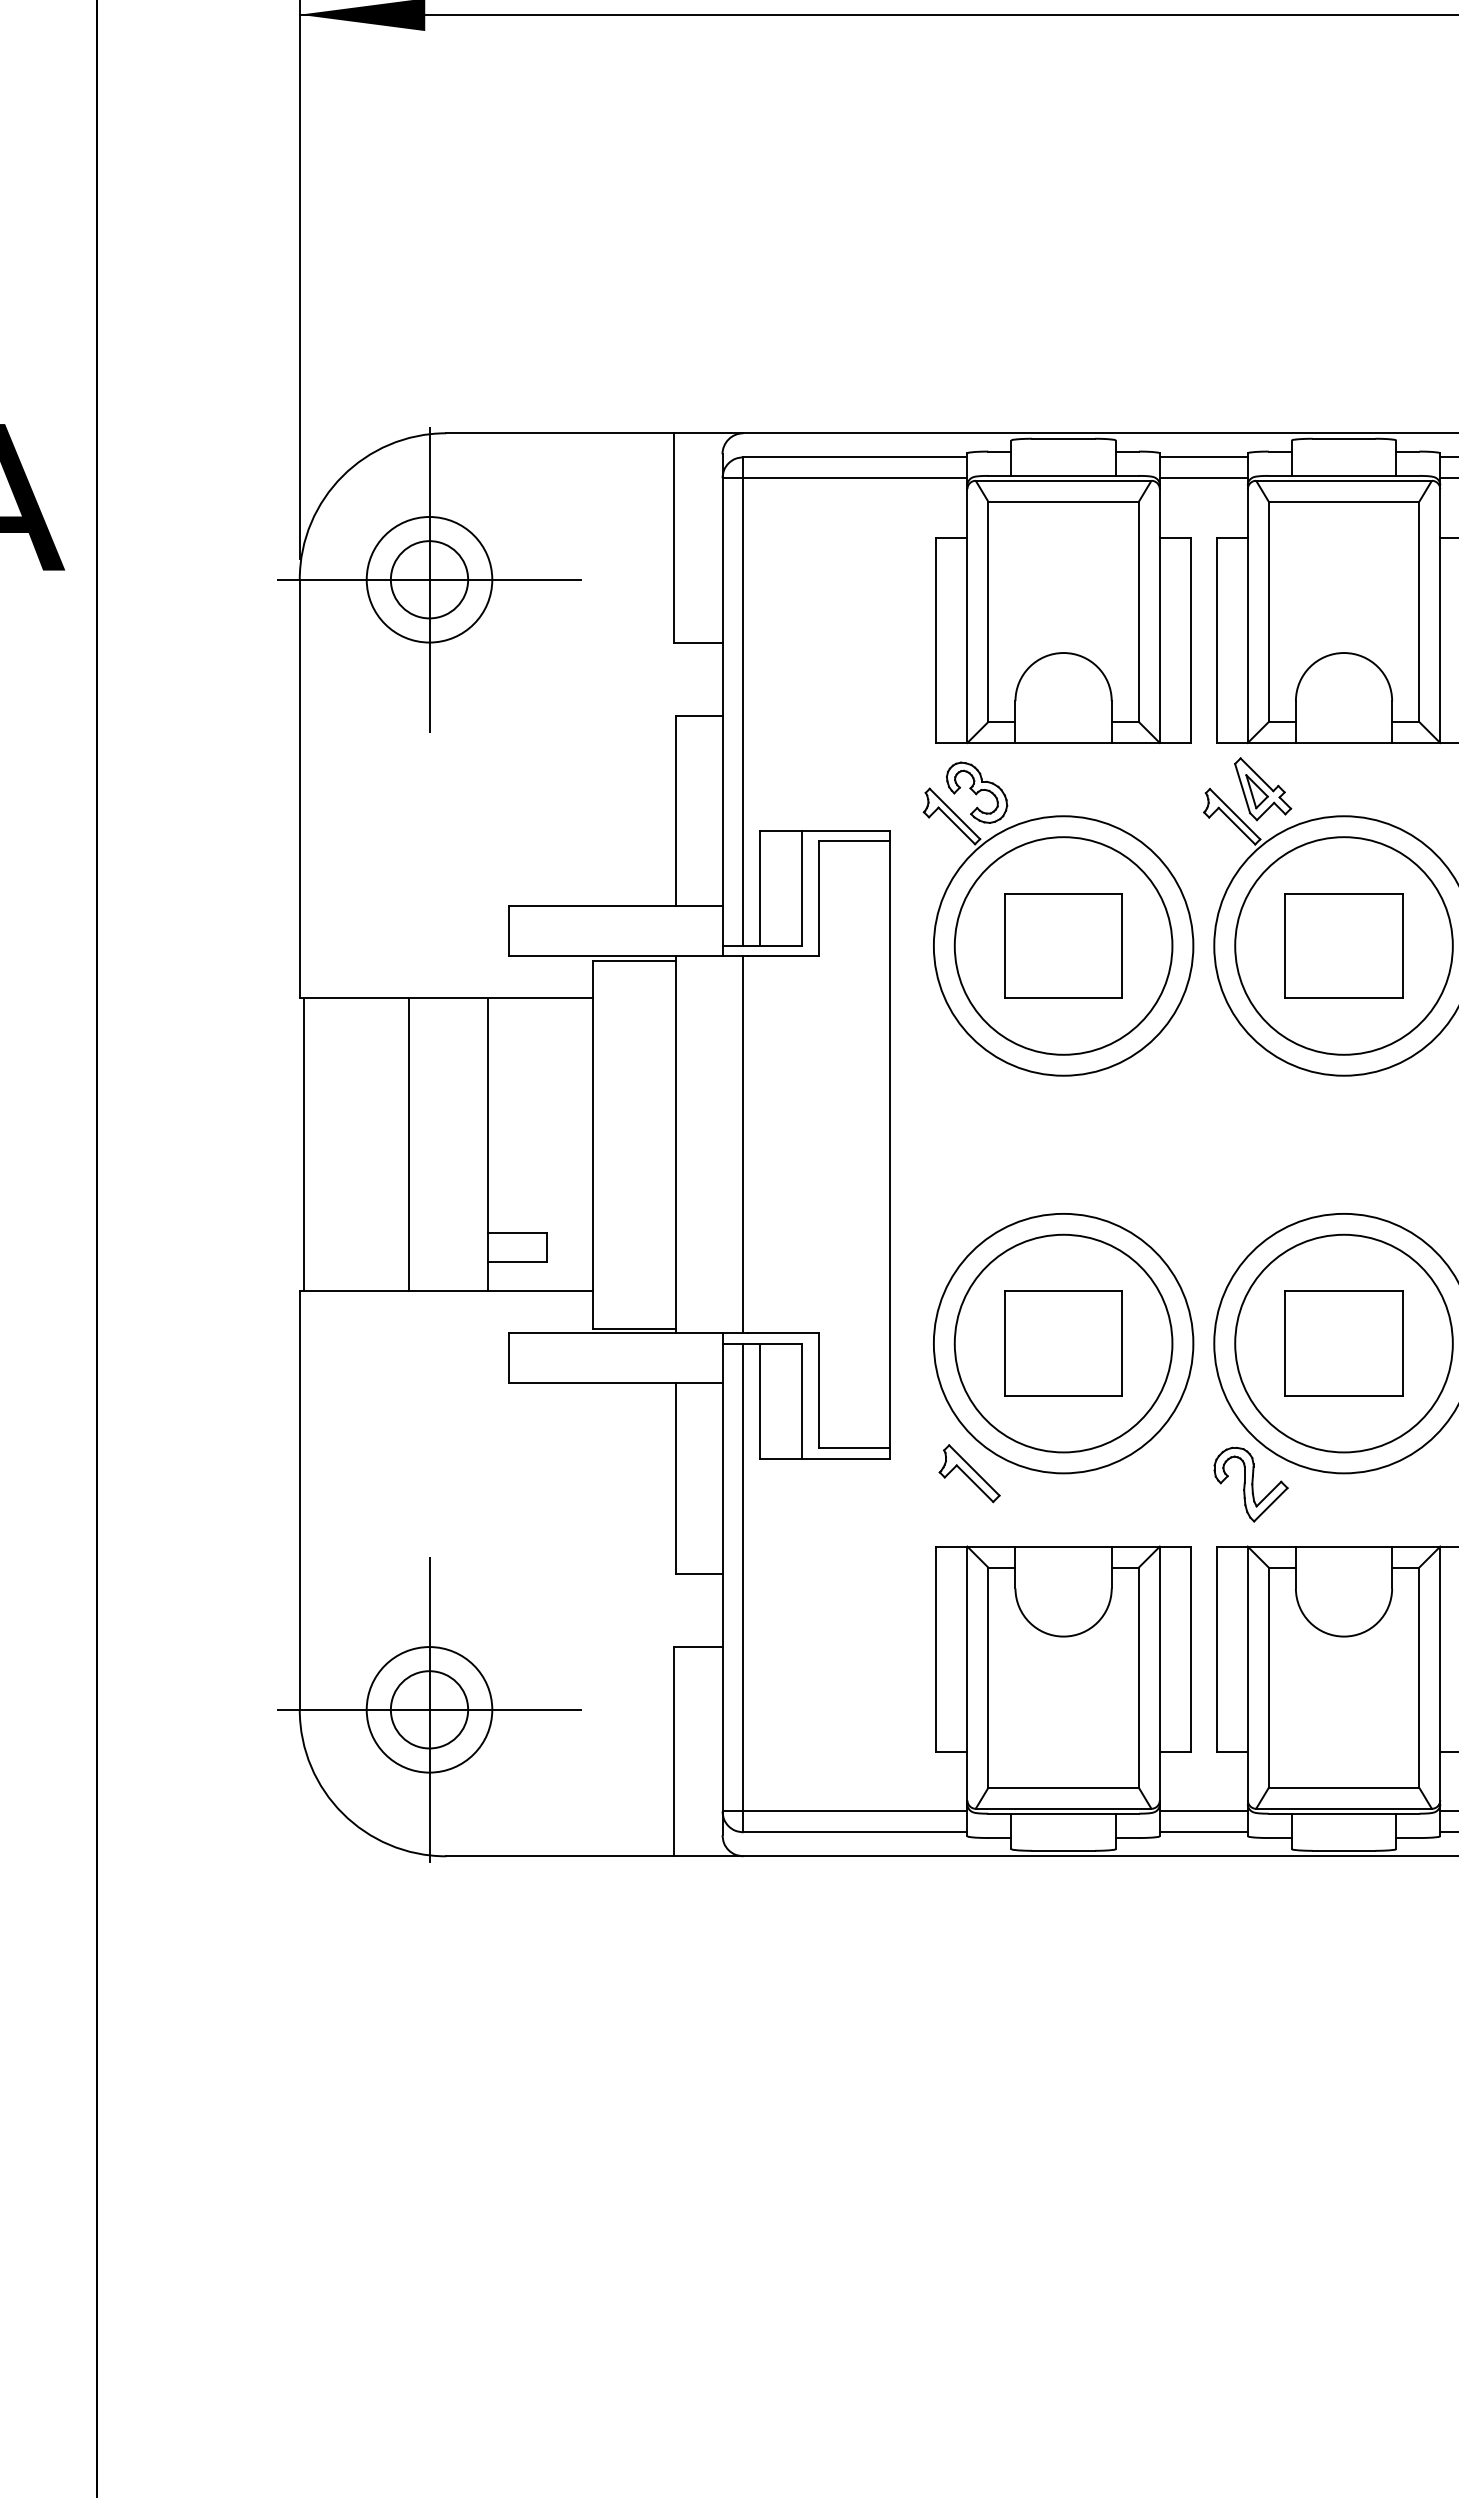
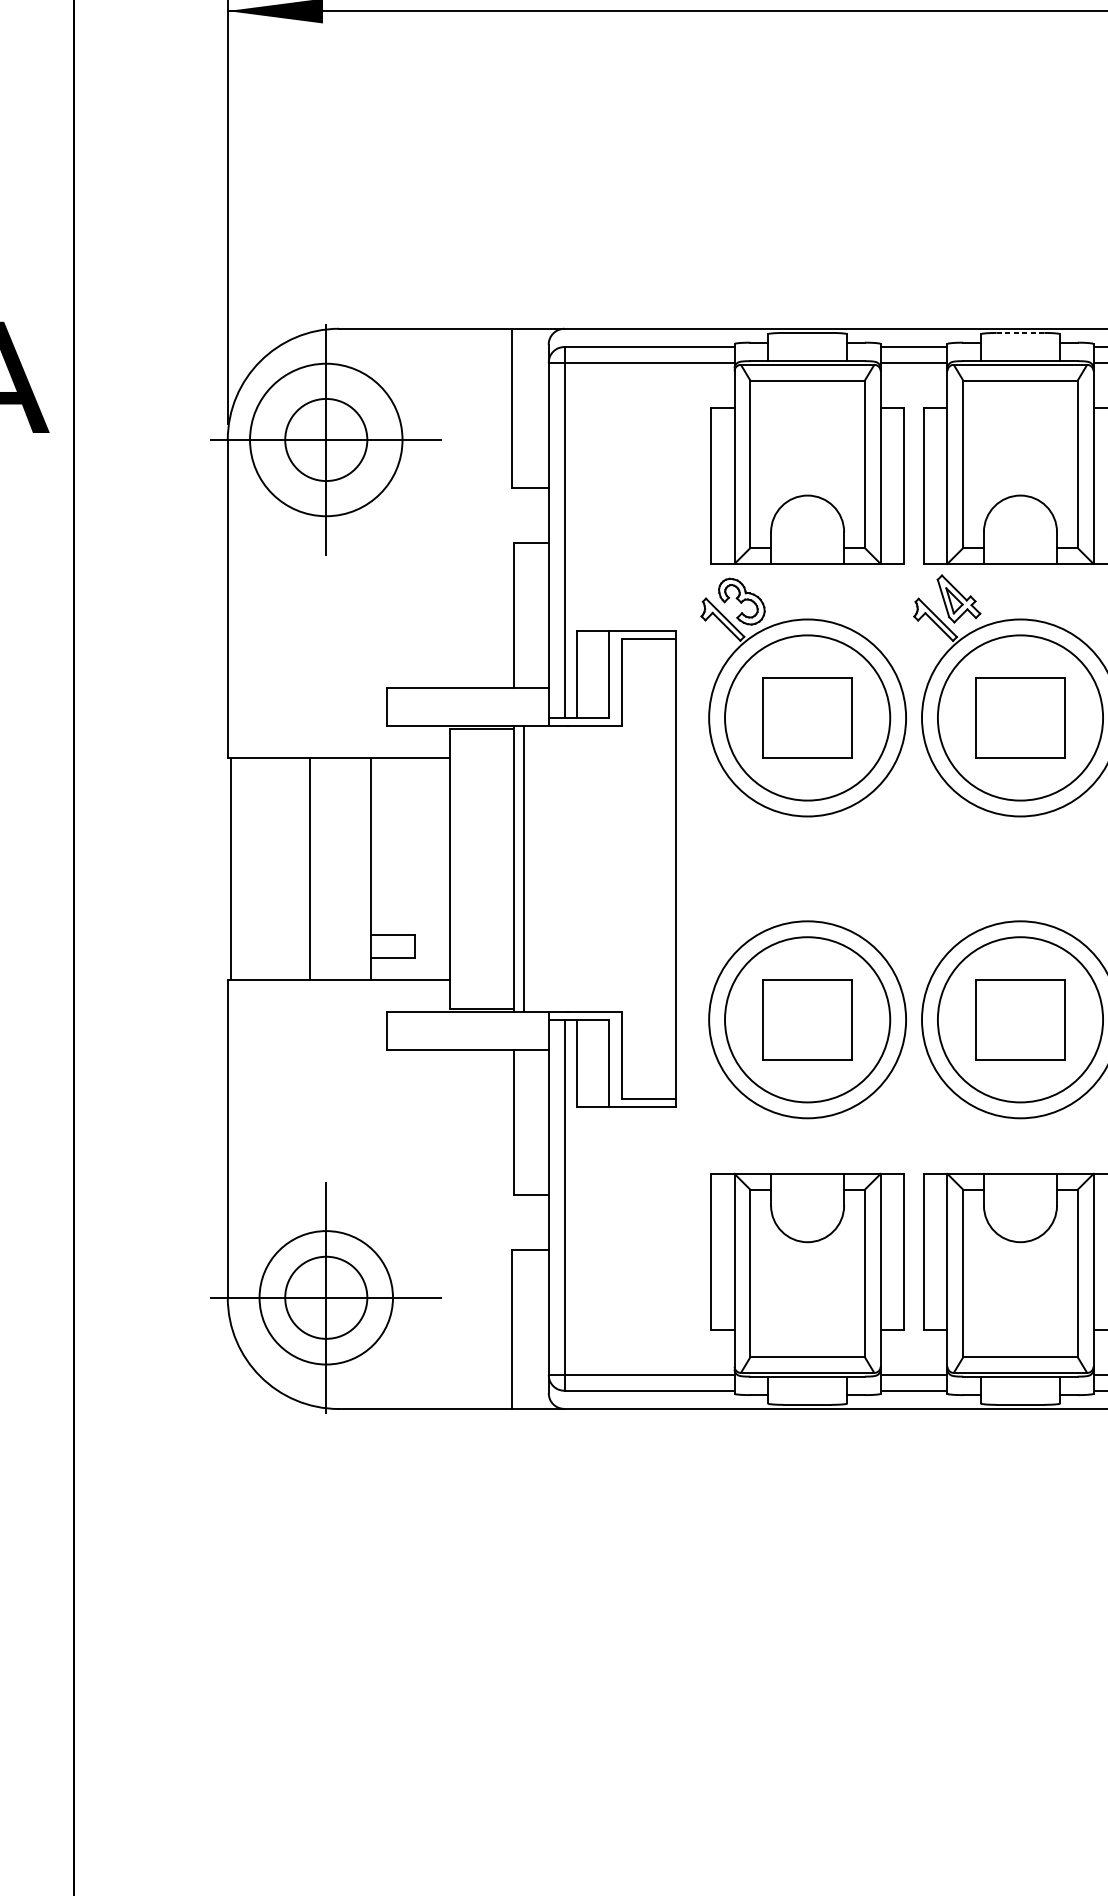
line: (1343, 438) -> (1020, 332), solid -> dashed
circle: (429, 579) -> (326, 439), size x1.4
circle: (429, 579) -> (326, 439), size x1.6
line: (743, 1144) -> (524, 868), moved
part: (969, 1473) -> (736, 1118), removed
part: (1250, 1484) -> (949, 1126), removed
circle: (429, 1709) -> (326, 1297), size x1.4
circle: (429, 1709) -> (326, 1297), size x1.4

